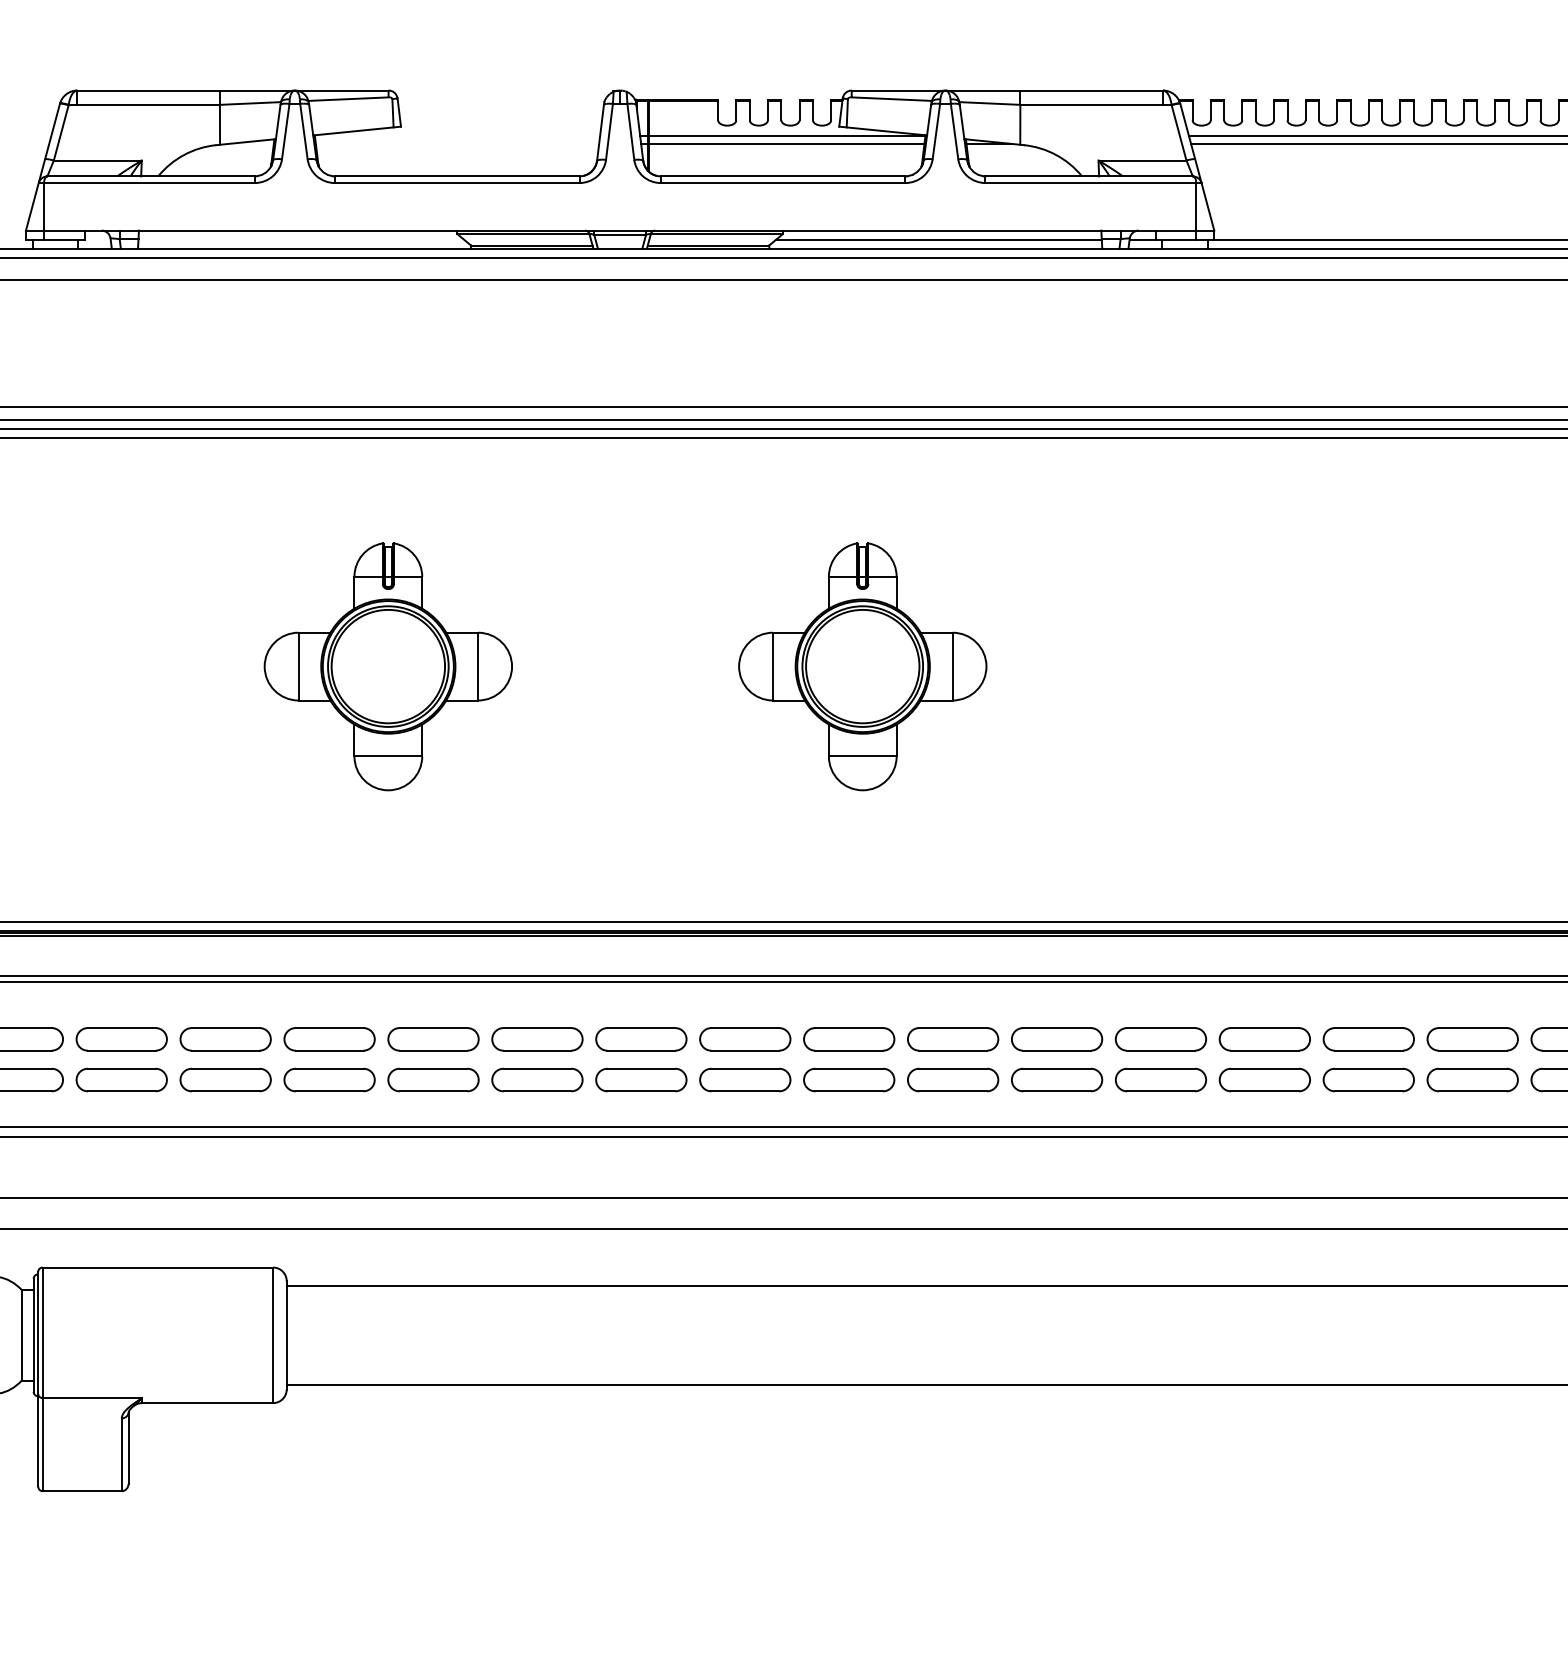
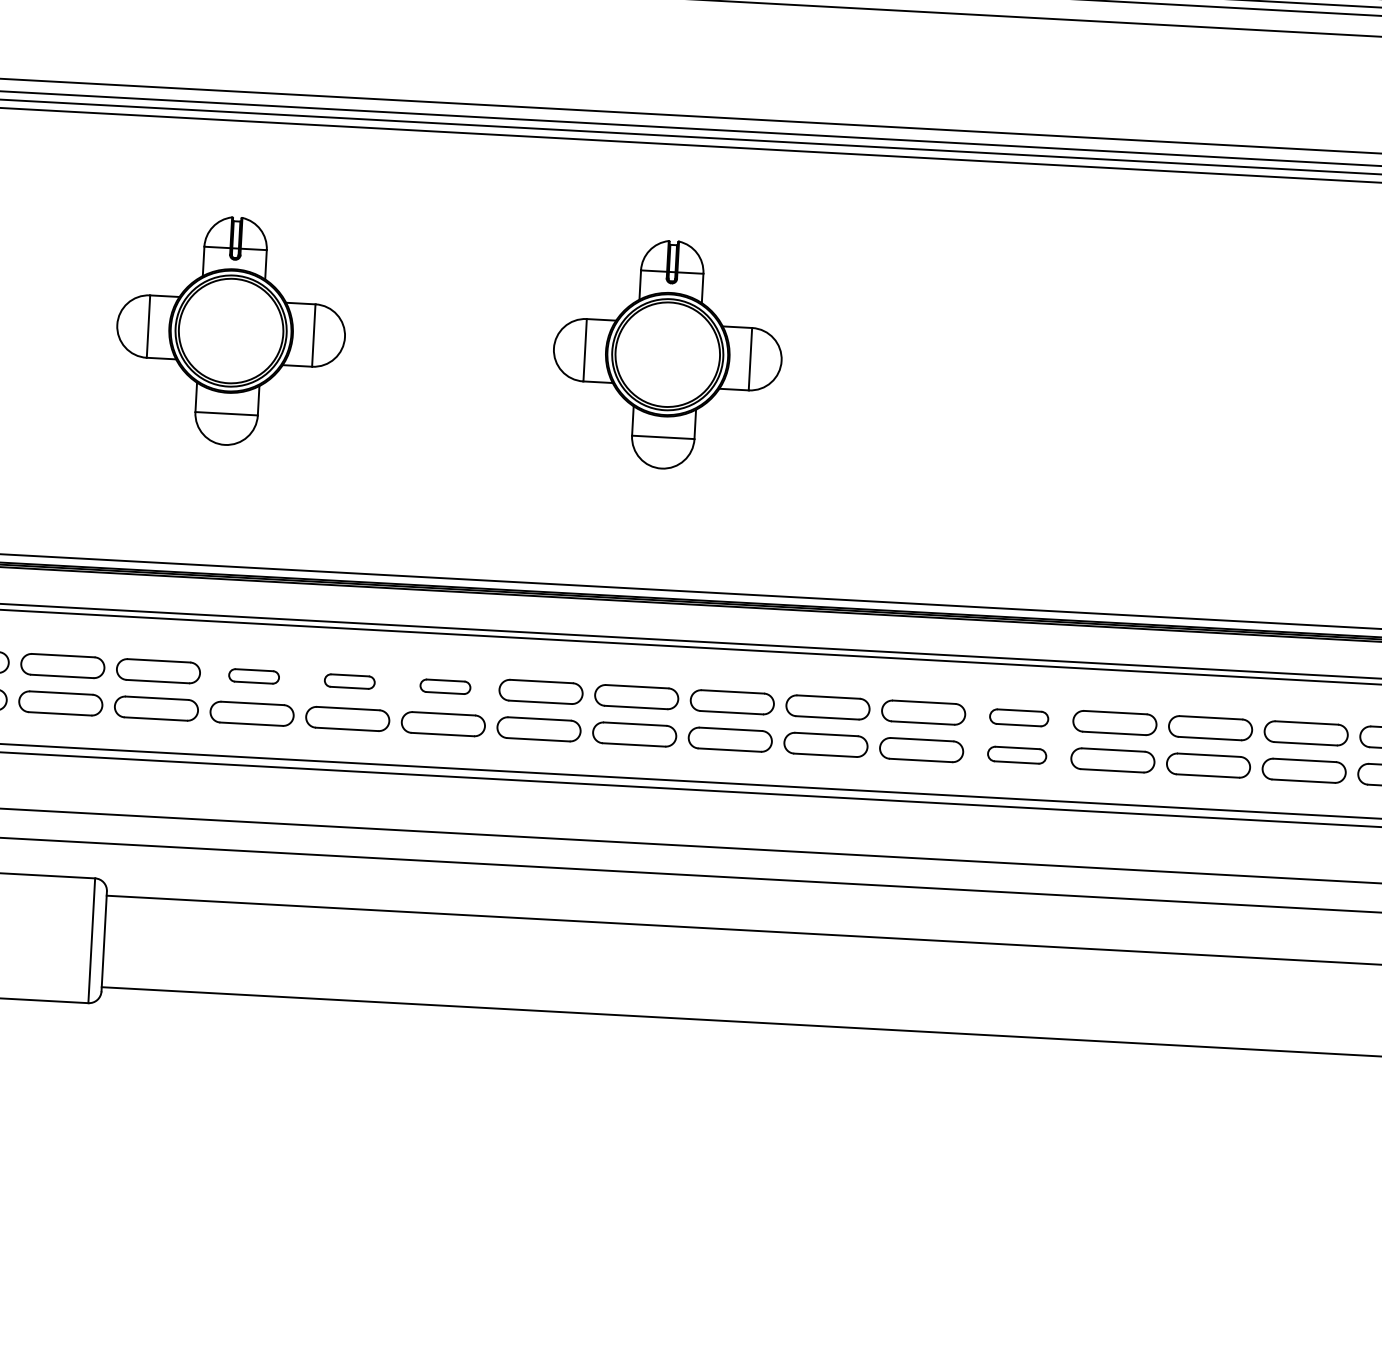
part: (433, 1039) -> (254, 676), size x0.6
part: (537, 1039) -> (349, 681), size x0.6
part: (641, 1039) -> (445, 686), size x0.6
part: (1264, 1039) -> (1018, 717), size x0.7
part: (1264, 1079) -> (1016, 754), size x0.7

